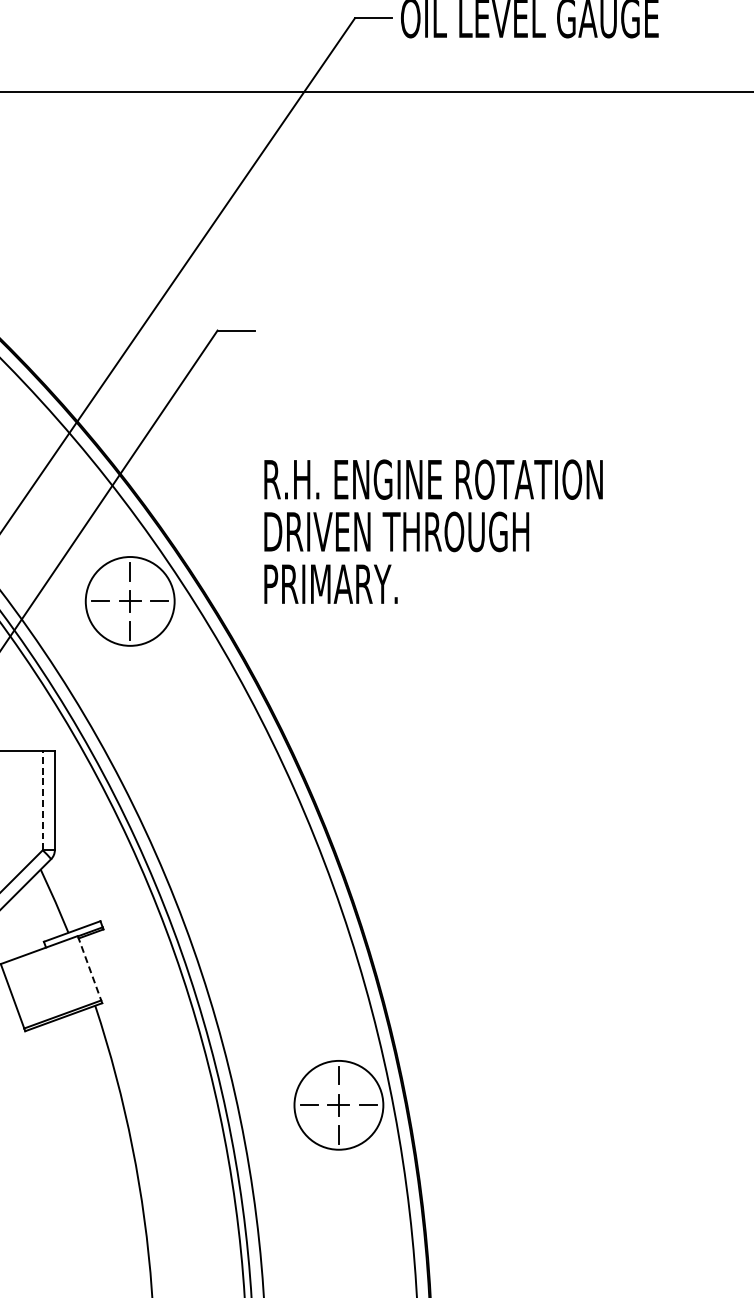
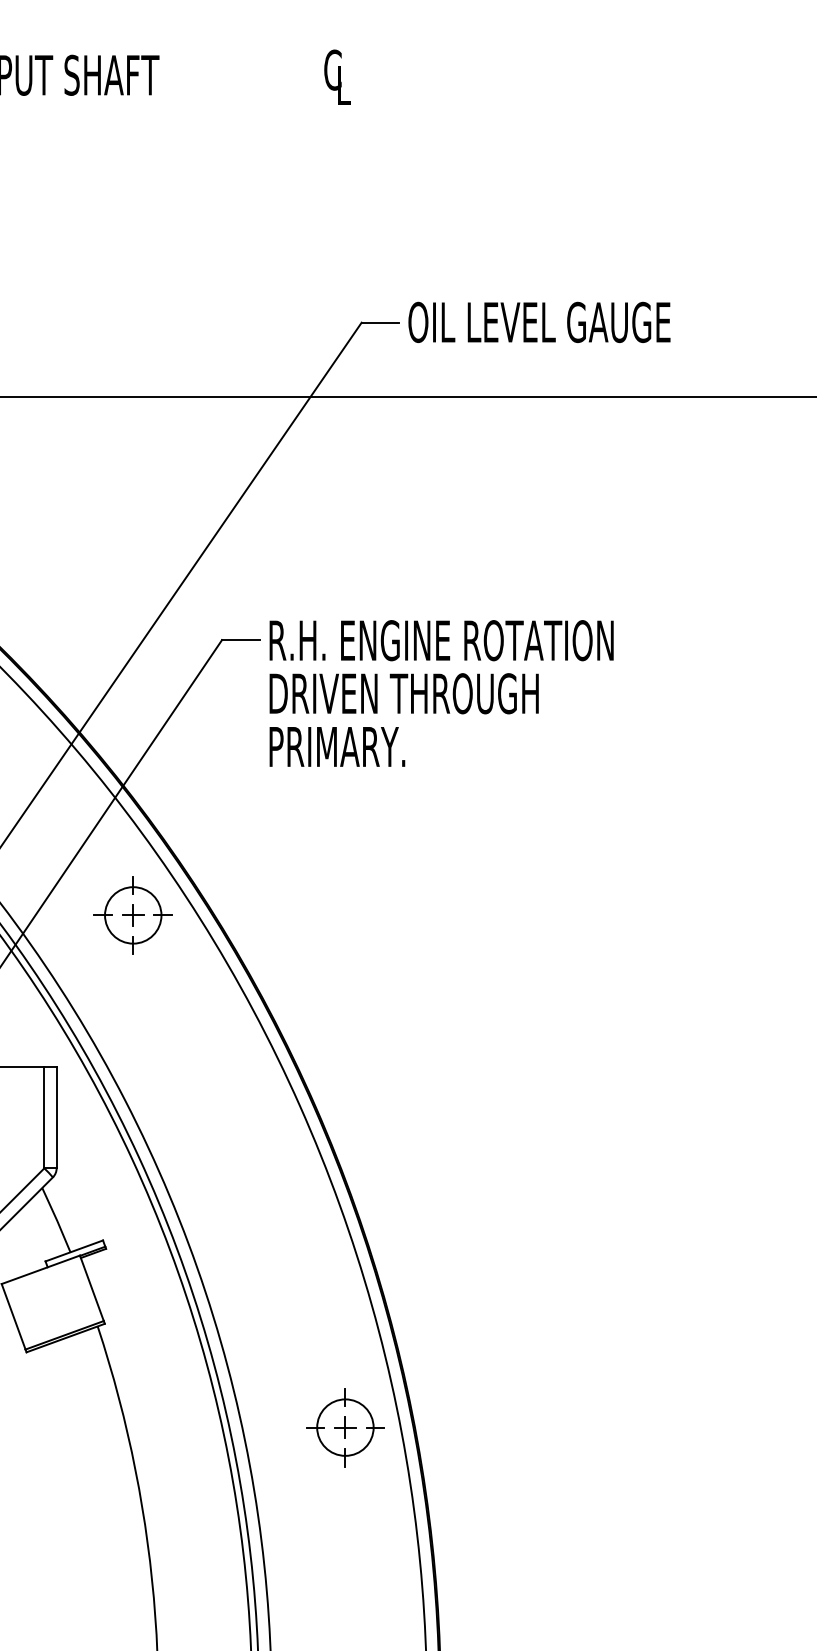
text: (433, 531) -> (441, 693), moved
circle: (130, 601) -> (133, 915), size x0.62
line: (42, 800) -> (44, 1117), dashed -> solid
line: (89, 968) -> (91, 1288), dashed -> solid
circle: (338, 1105) -> (345, 1427), size x0.62

